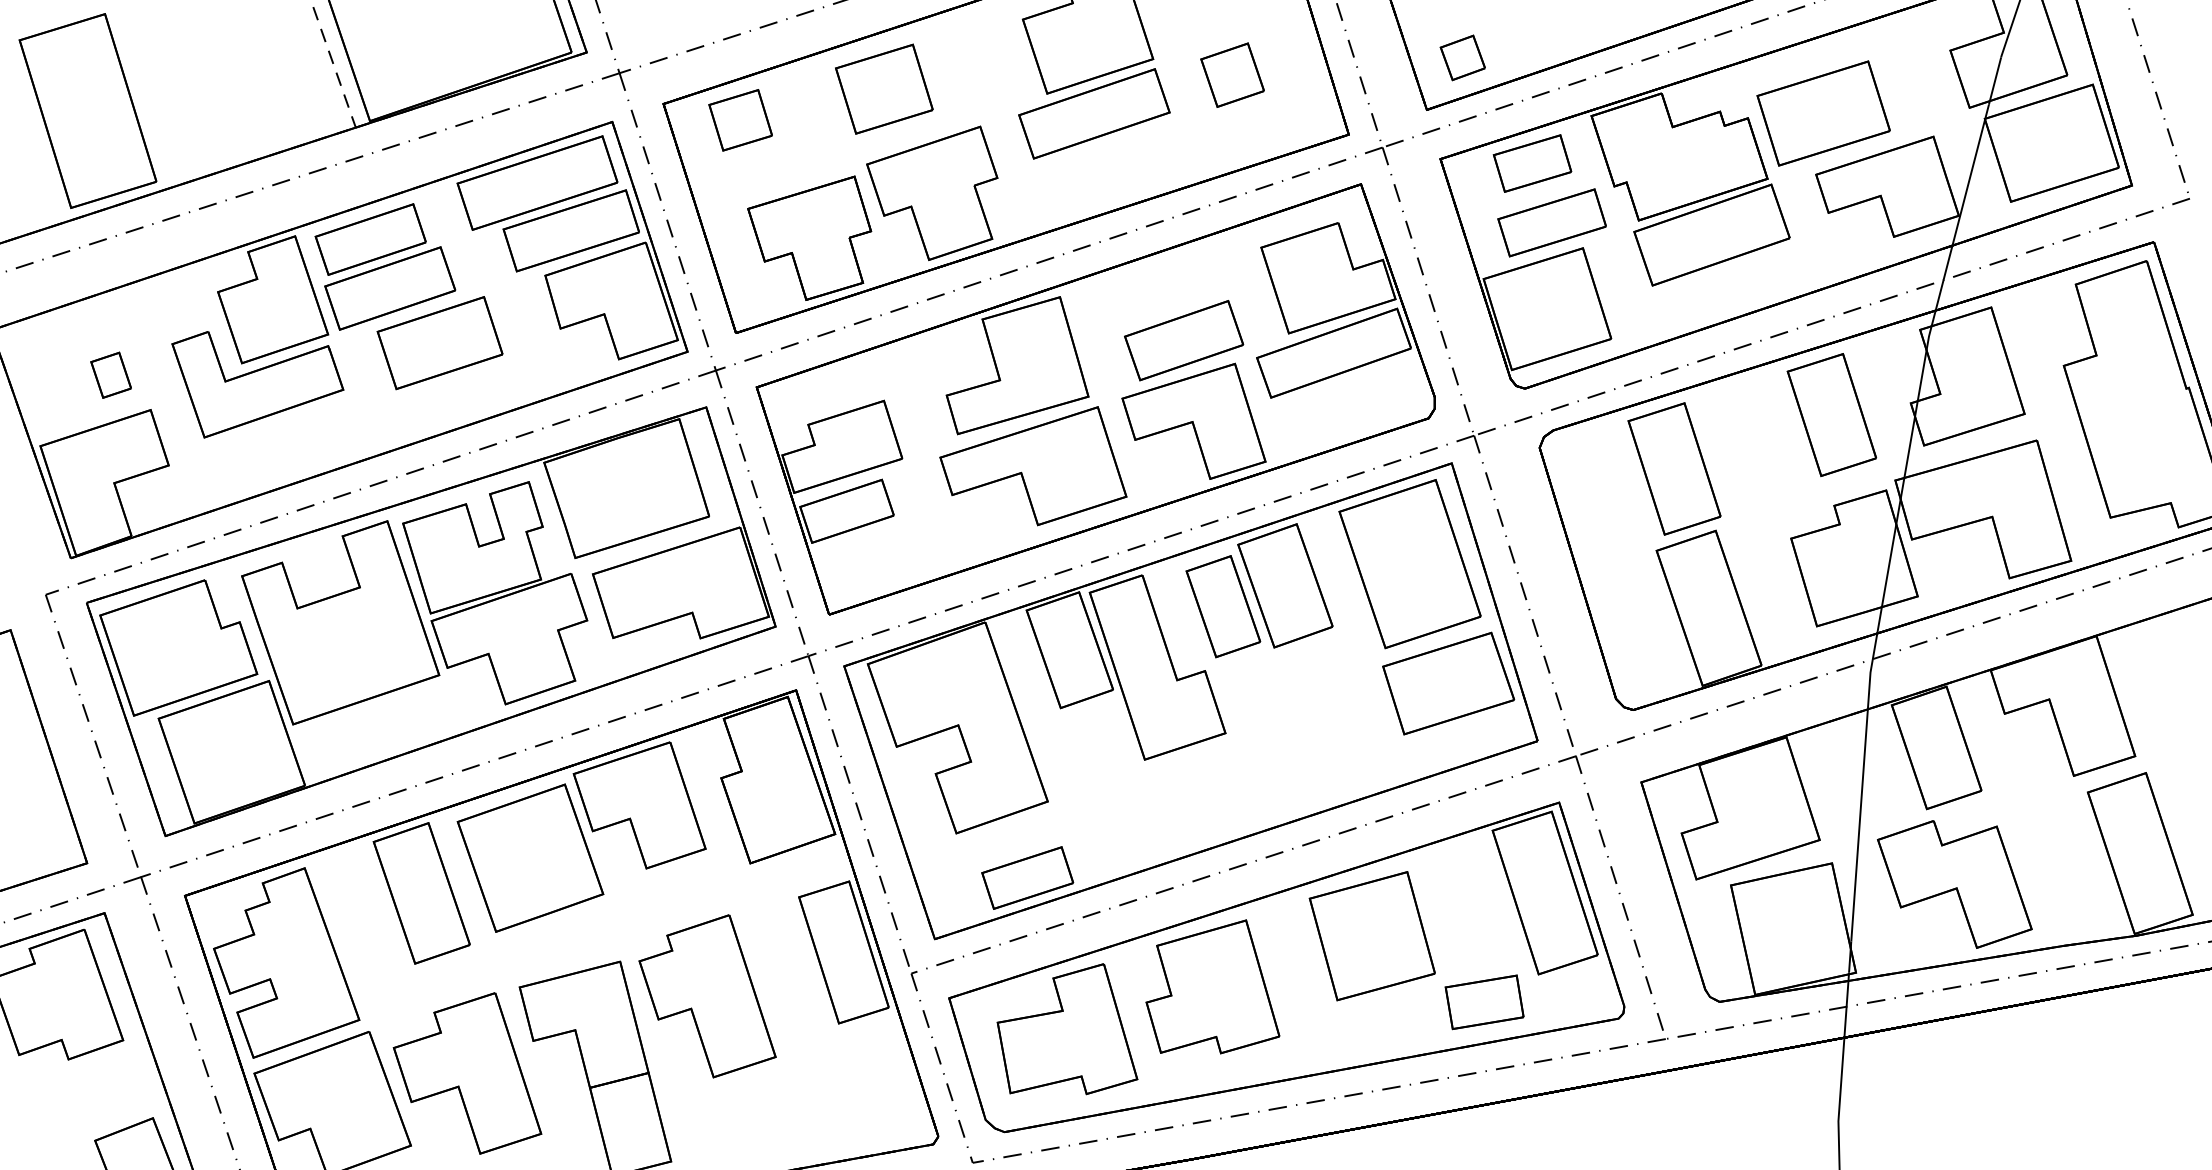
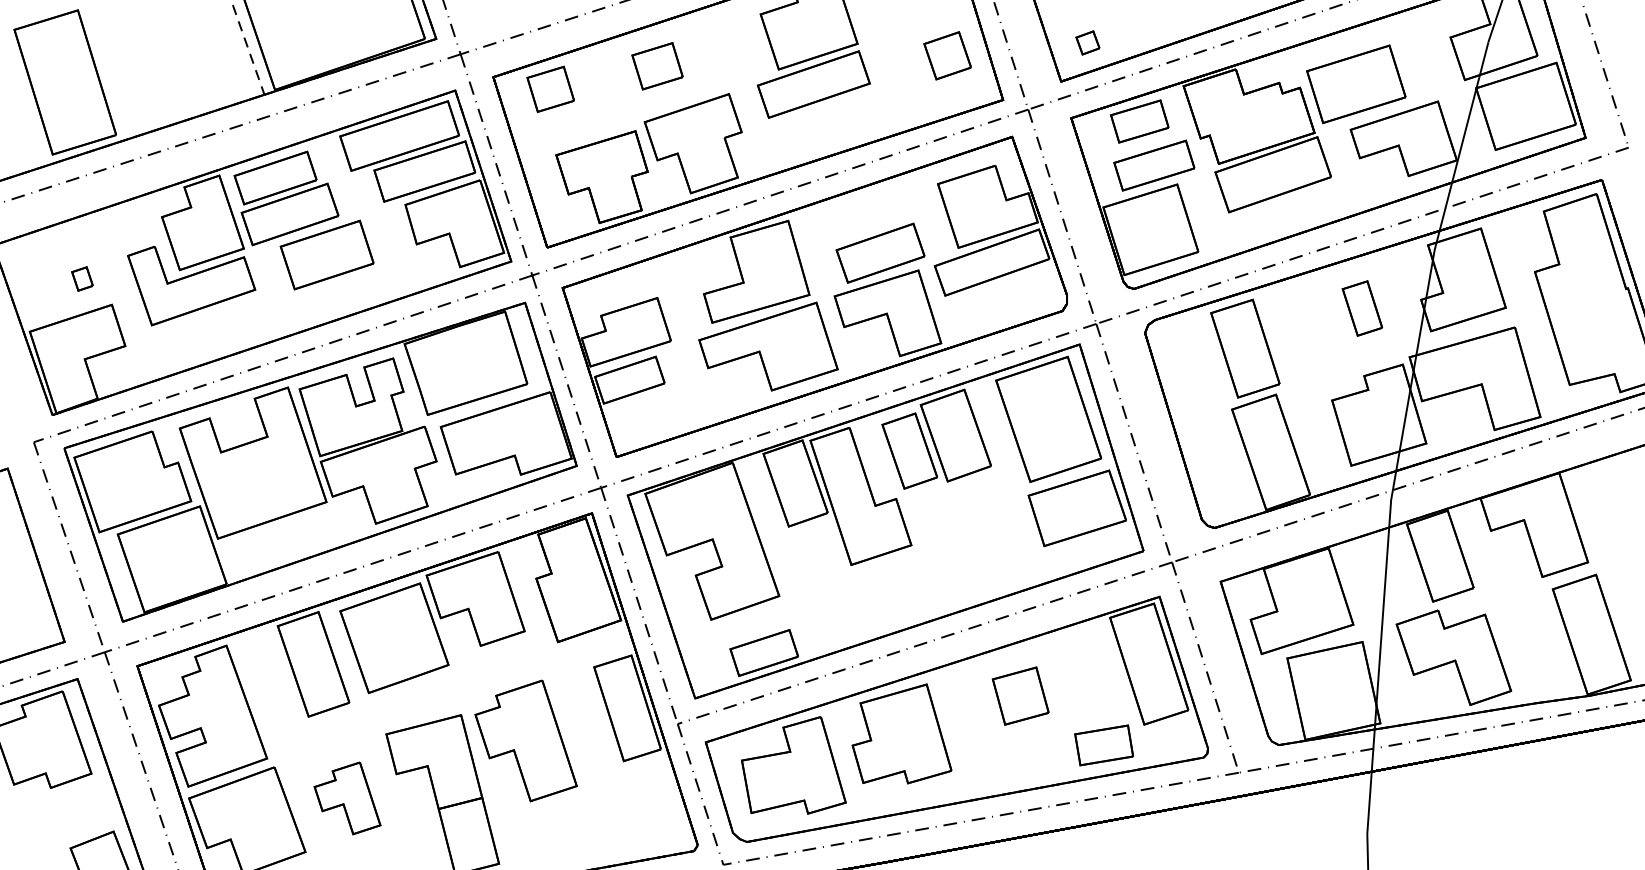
part: (1462, 57) -> (1087, 42), size x0.7
part: (1232, 74) -> (947, 55), moved
part: (884, 89) -> (657, 66), size x0.7
part: (111, 374) -> (82, 278), size x0.7
part: (1831, 414) -> (1362, 308), size x0.6
part: (1372, 935) -> (1020, 695), size x0.6
part: (467, 1073) -> (347, 798), size x0.6

